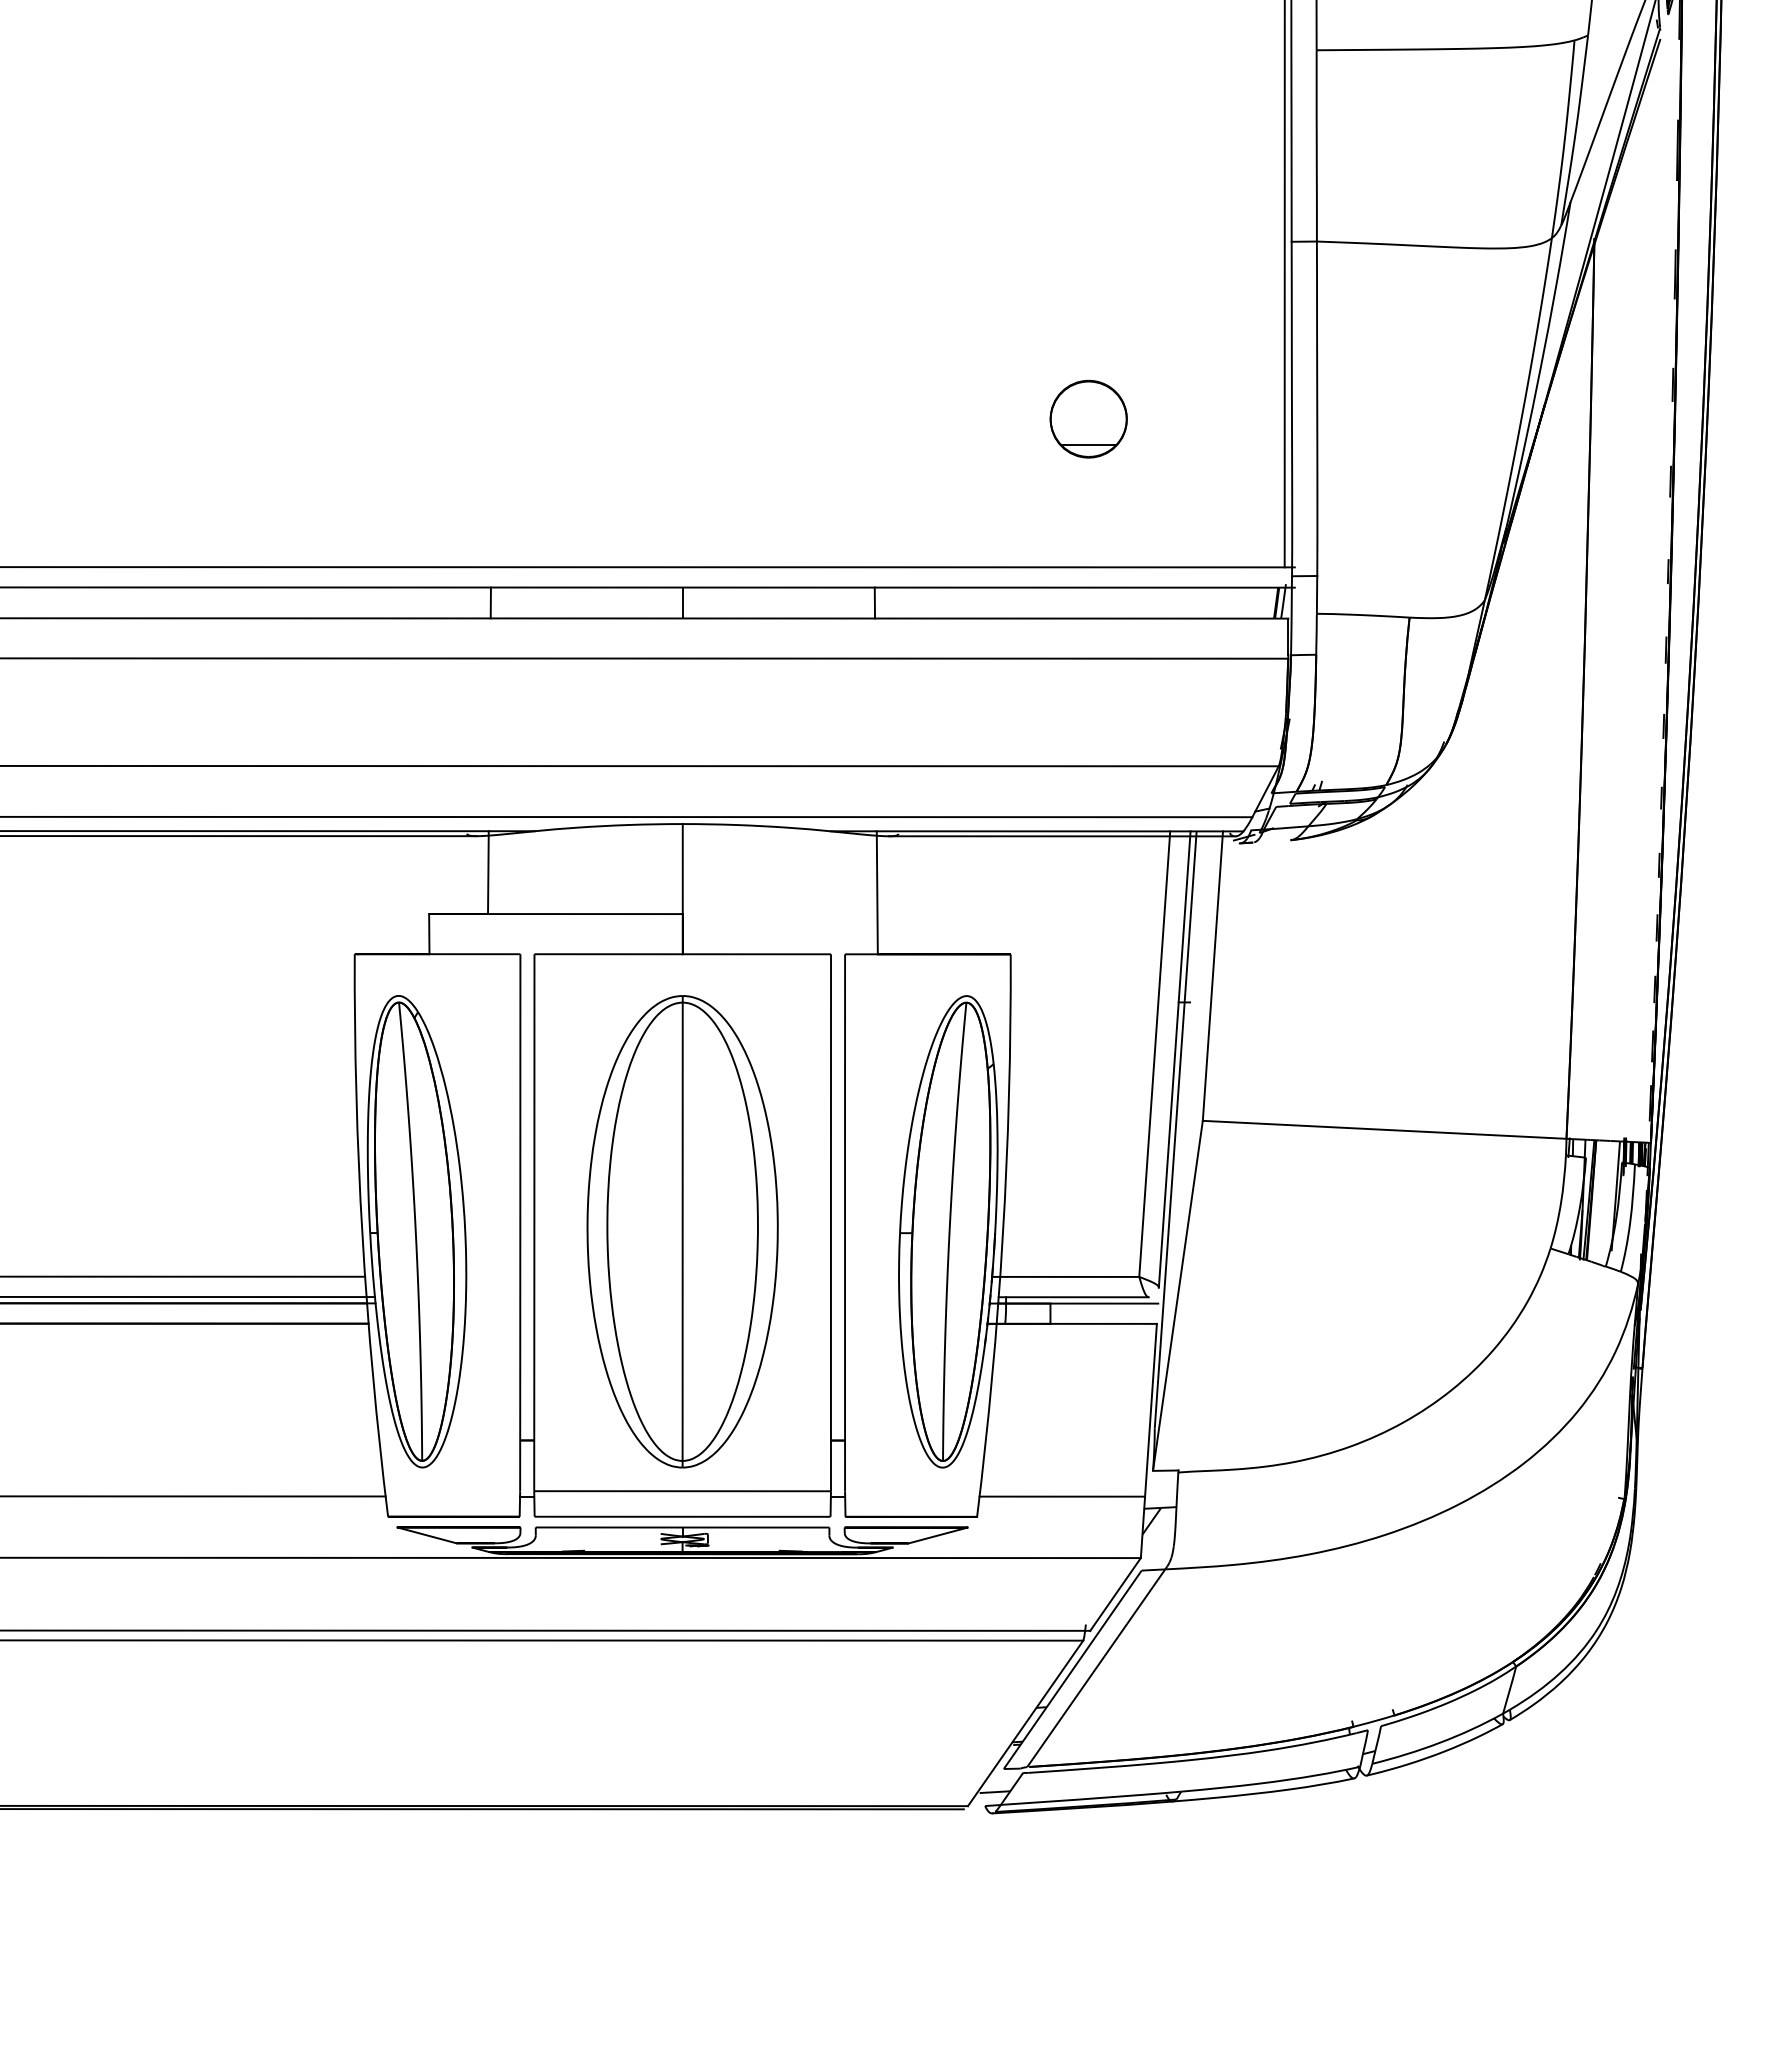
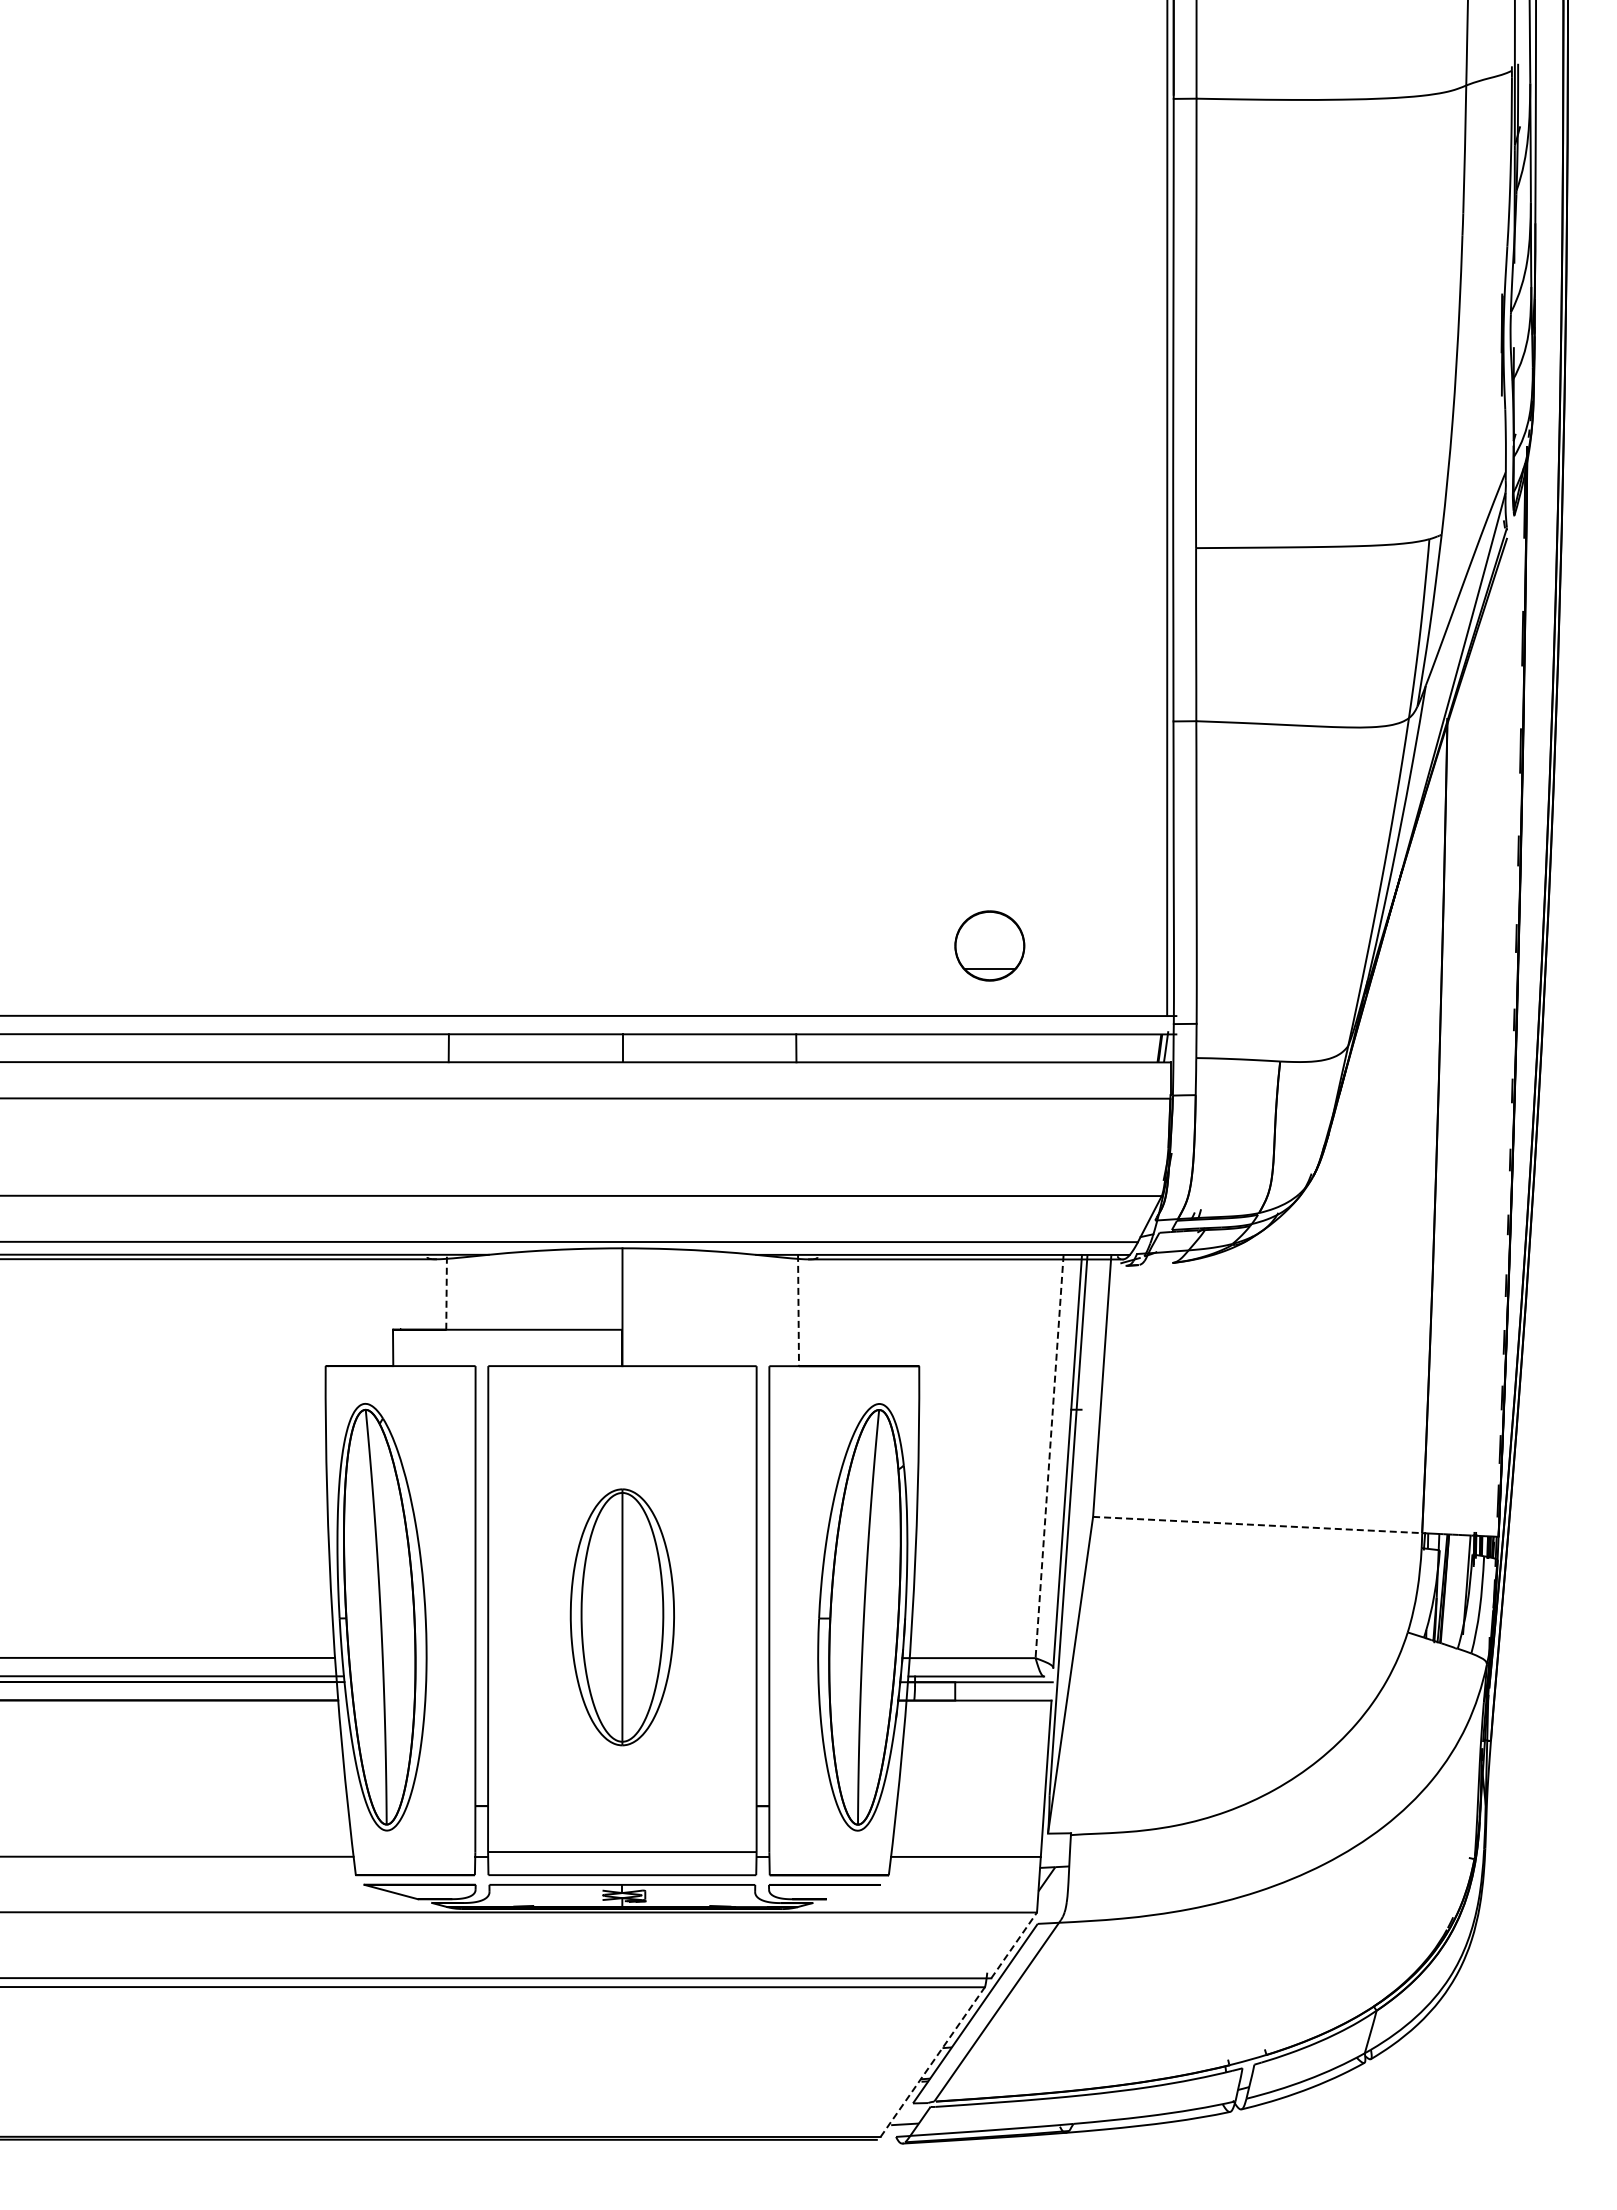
part: (1088, 418) -> (989, 945), moved
line: (488, 871) -> (446, 1291), solid -> dashed
line: (877, 892) -> (798, 1310), solid -> dashed
line: (1154, 1055) -> (1049, 1457), solid -> dashed
line: (1384, 1130) -> (1257, 1525), solid -> dashed
part: (682, 1232) -> (622, 1617), size x0.6
line: (938, 1534) -> (853, 1891), removed
line: (1115, 1594) -> (1014, 1945), solid -> dashed
line: (1026, 1722) -> (933, 2061), solid -> dashed

